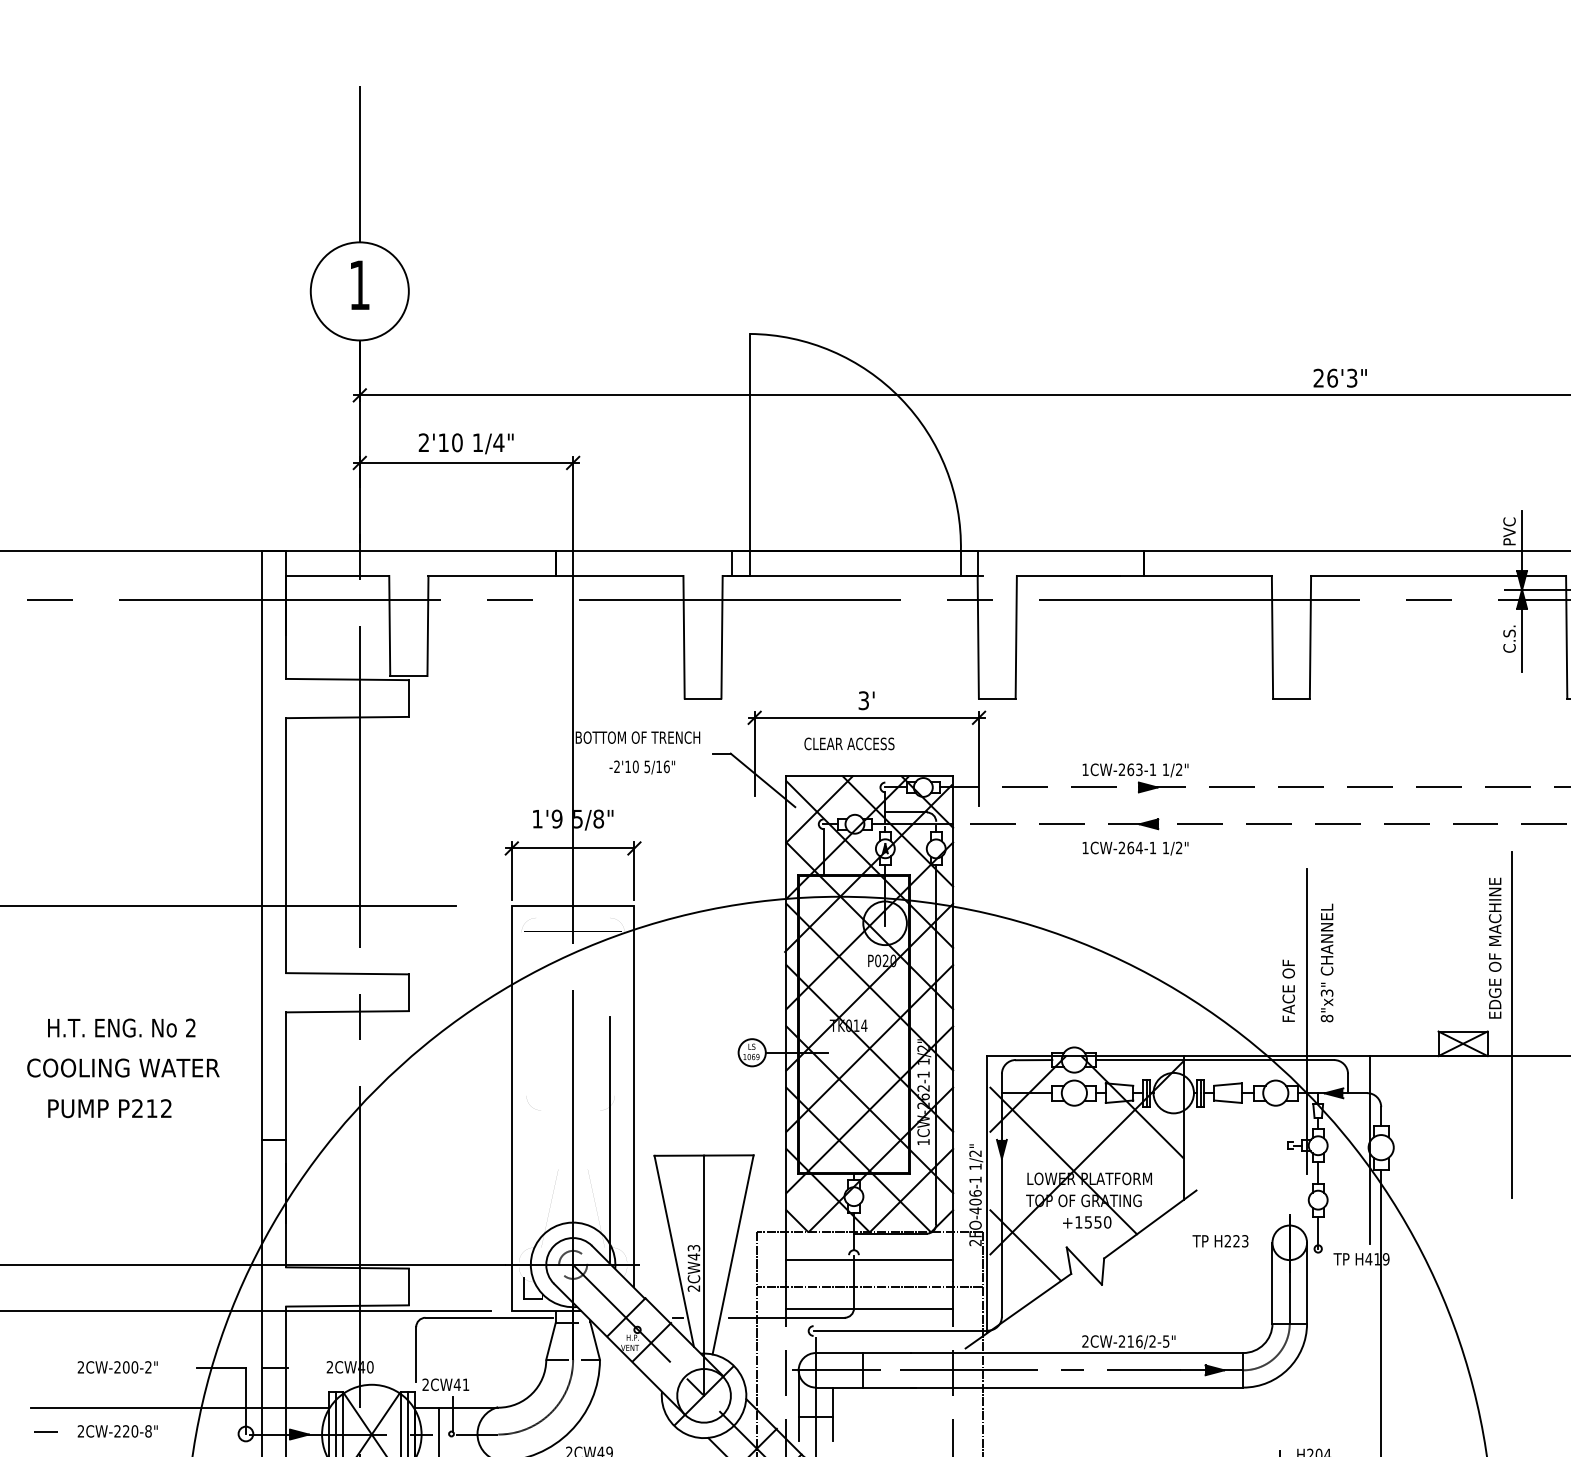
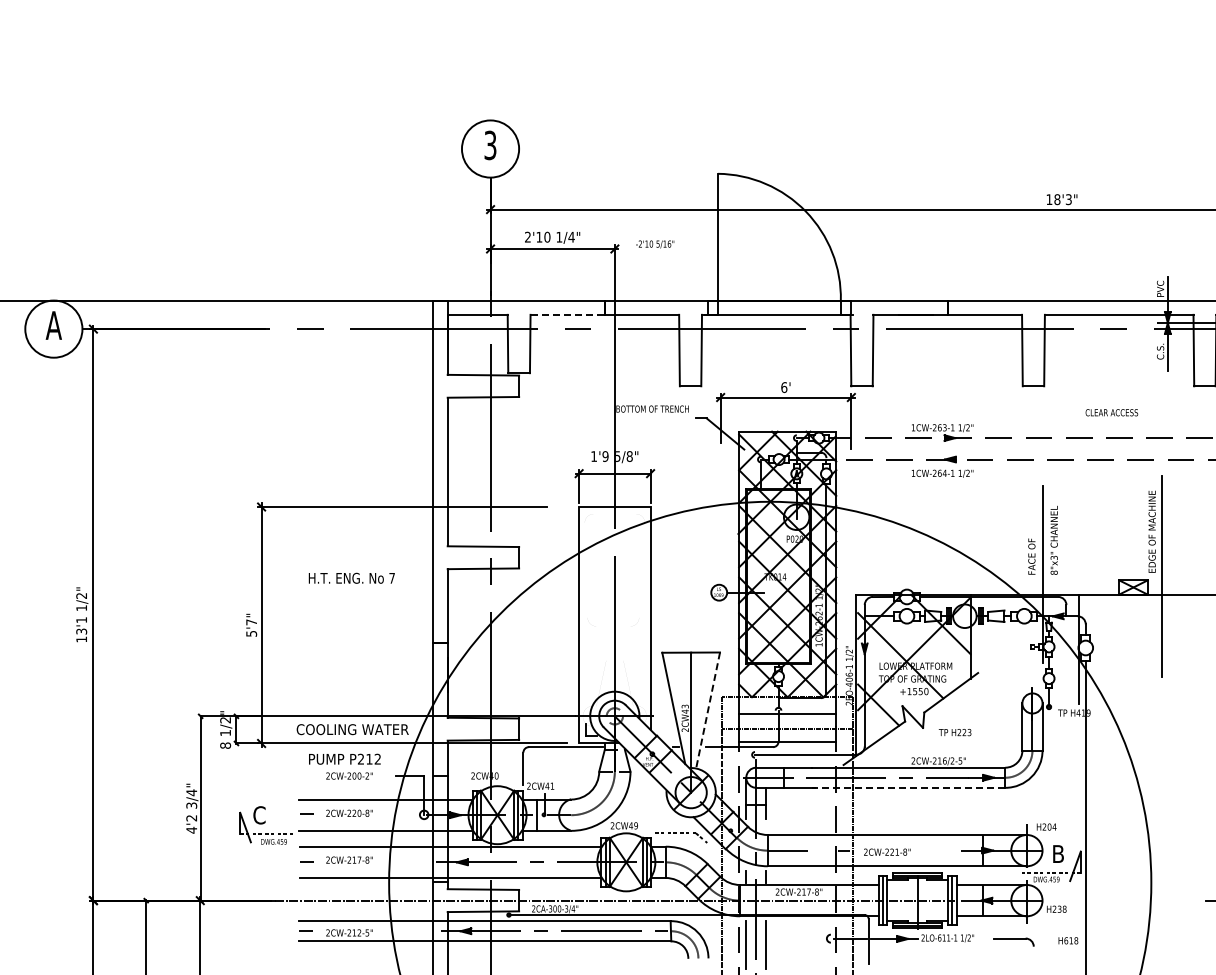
line: (359, 163) -> (490, 74), removed
text: (359, 285) -> (490, 145), 1 -> 3
text: (1325, 378) -> (1053, 199), 26'3" -> 18'3"
line: (493, 575) -> (568, 314), solid -> dashed
text: (864, 700) -> (784, 387), 3' -> 6'
text: (848, 743) -> (1111, 412), moved
text: (642, 767) -> (655, 244), moved
text: (189, 1026) -> (391, 577), 2 -> 7
text: (122, 1067) -> (352, 729), moved
text: (109, 1107) -> (344, 758), moved
line: (610, 1139) -> (636, 643), removed
text: (1219, 1241) -> (954, 732), moved
line: (732, 1254) -> (707, 710), solid -> dashed
line: (1077, 1387) -> (908, 787), solid -> dashed

